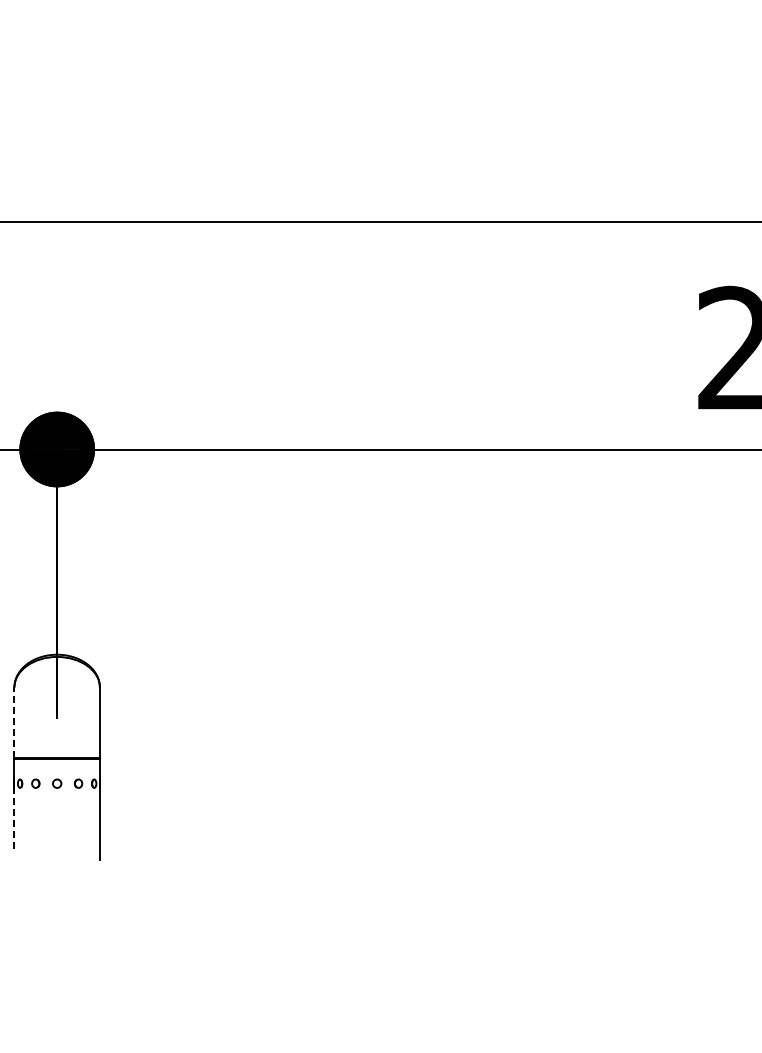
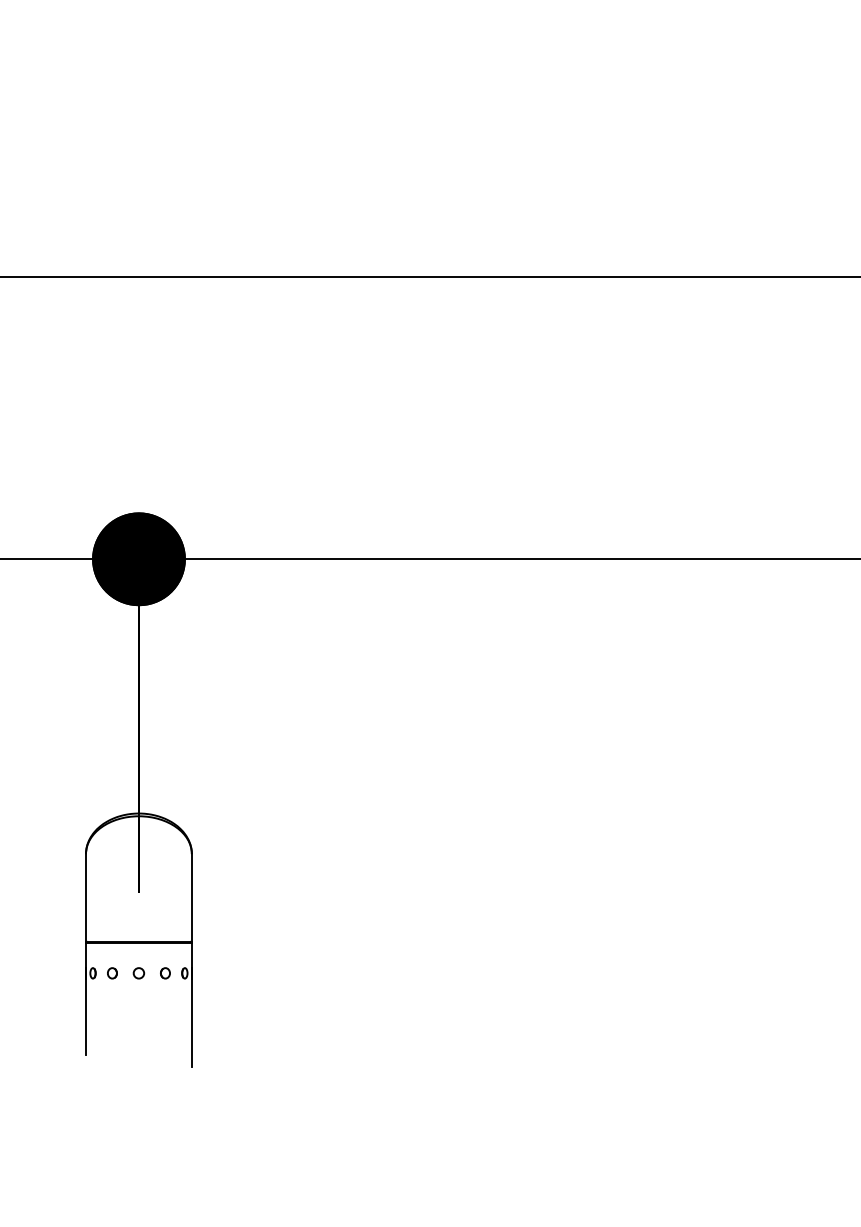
line: (14, 722) -> (86, 897), dashed -> solid
line: (14, 818) -> (86, 1016), dashed -> solid

